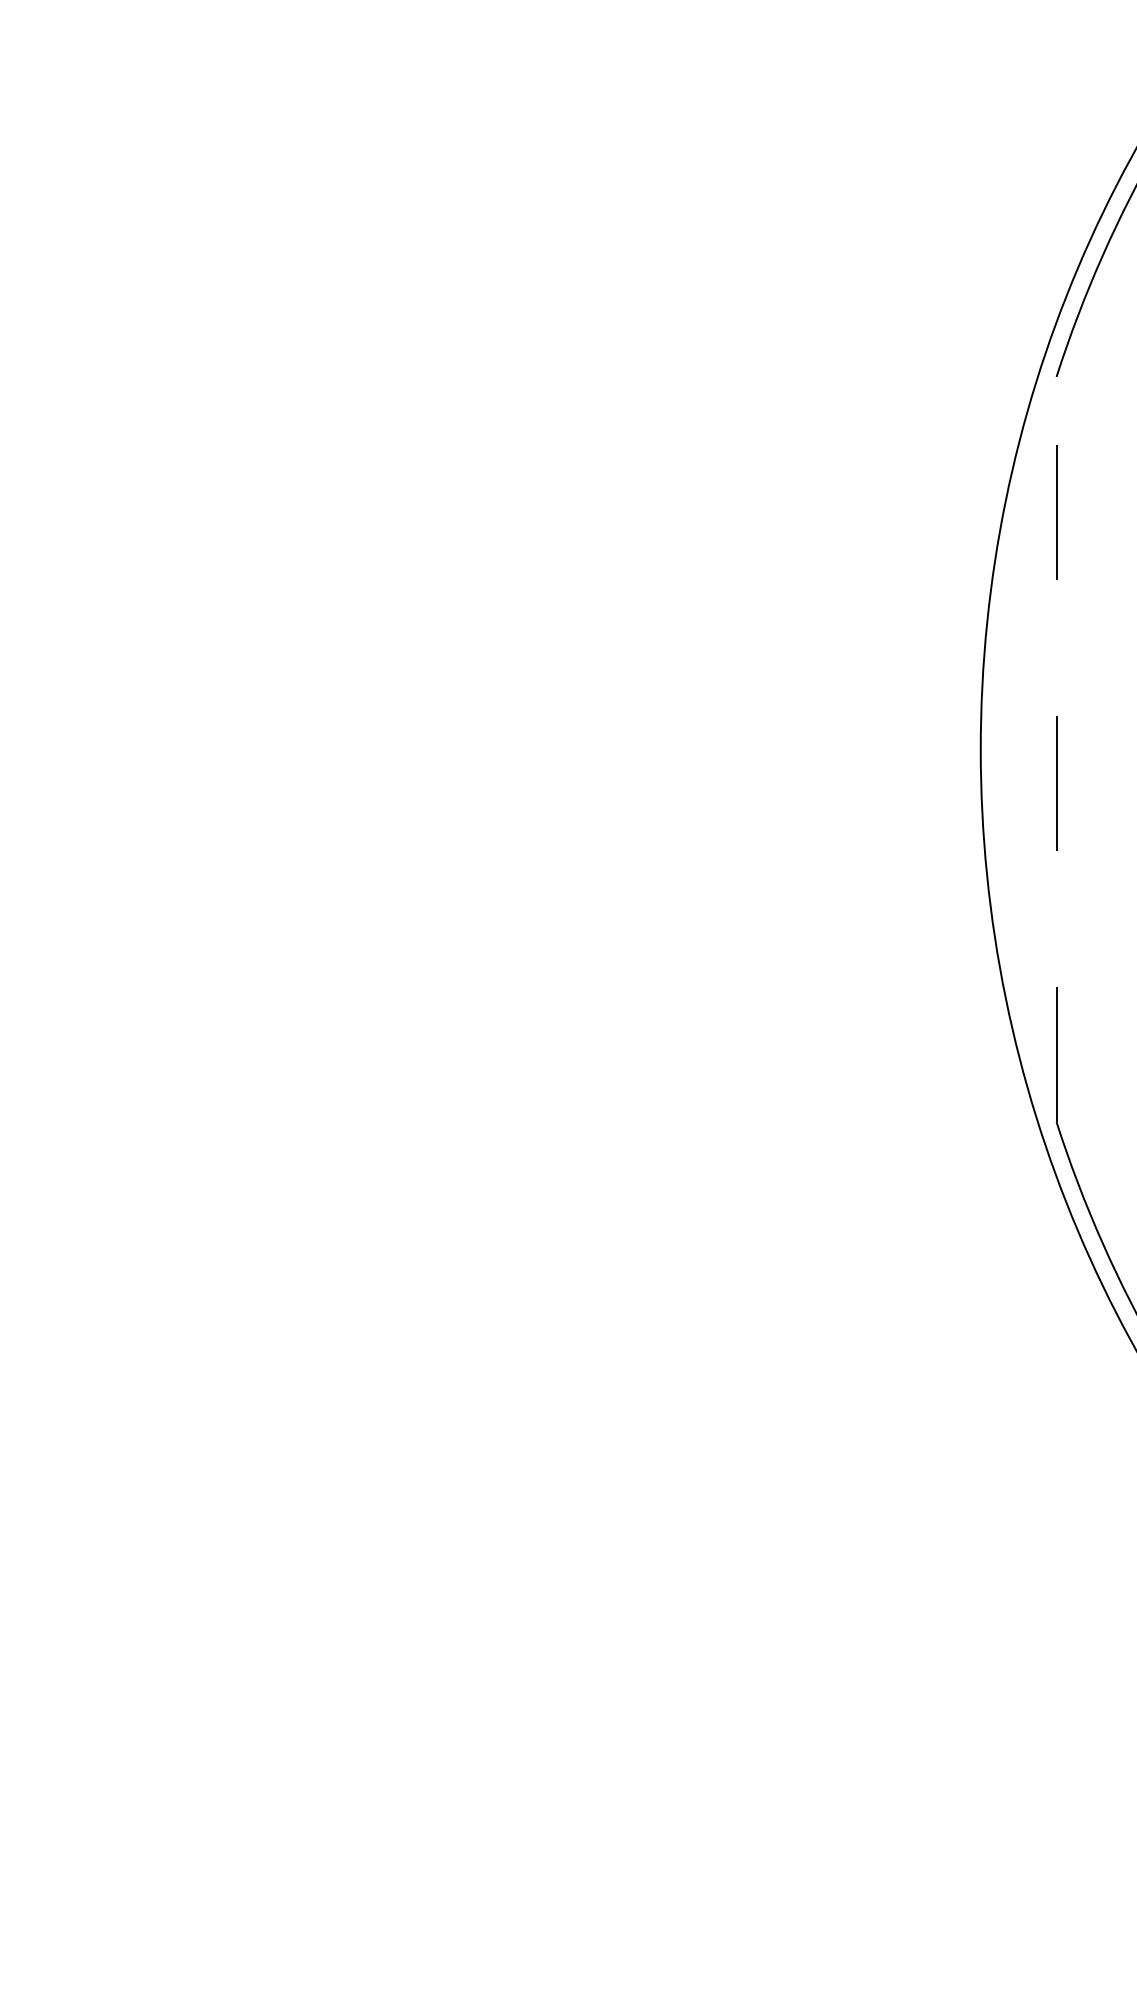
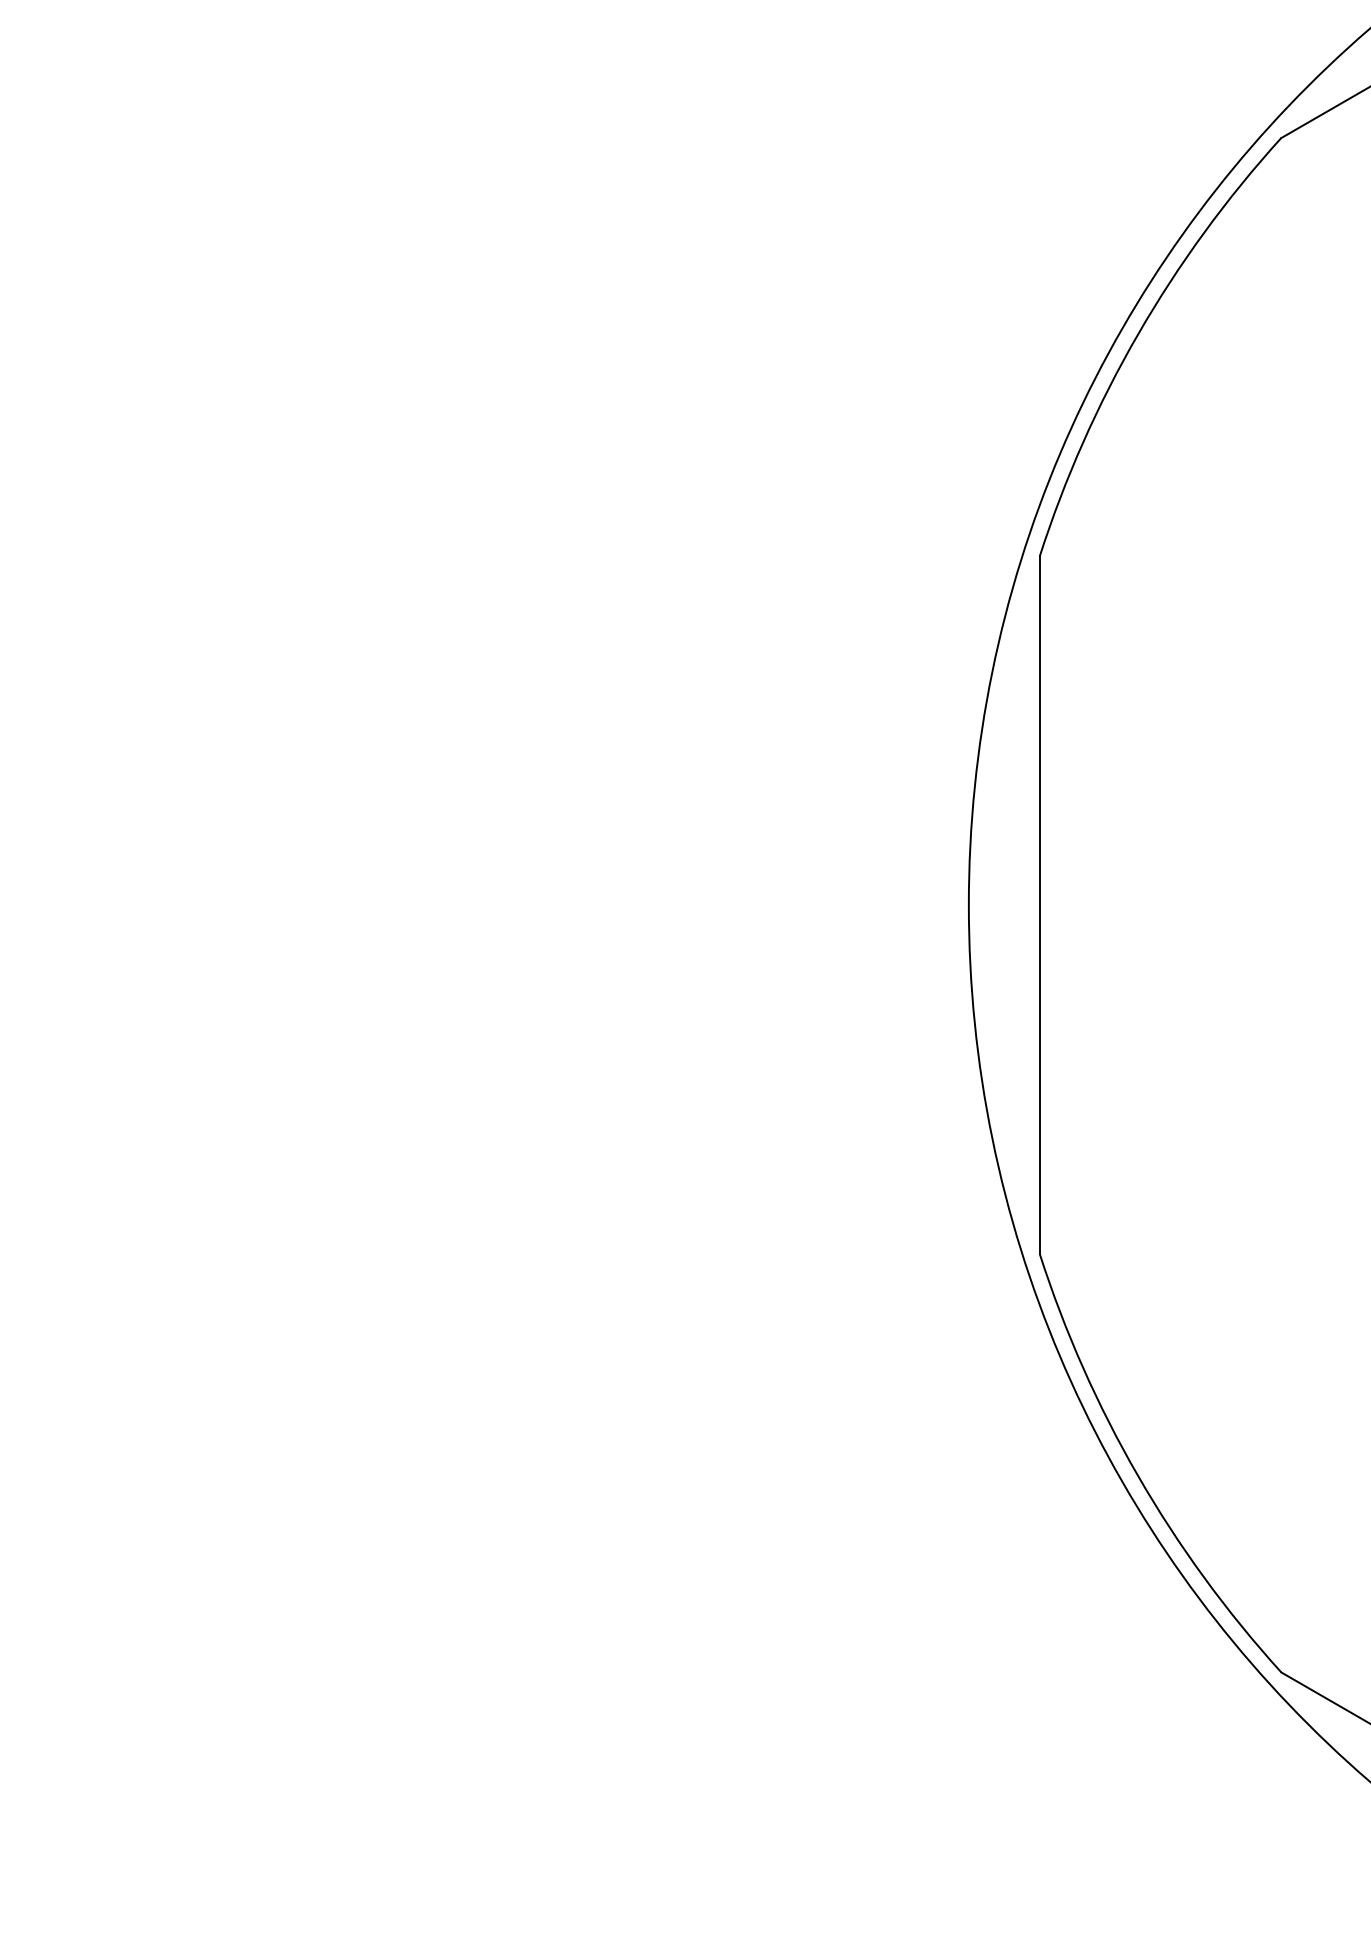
line: (1056, 749) -> (1039, 905), dashed -> solid

